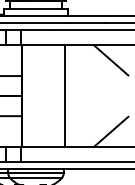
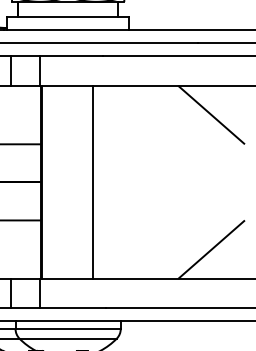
line: (64, 95) -> (91, 181), moved

